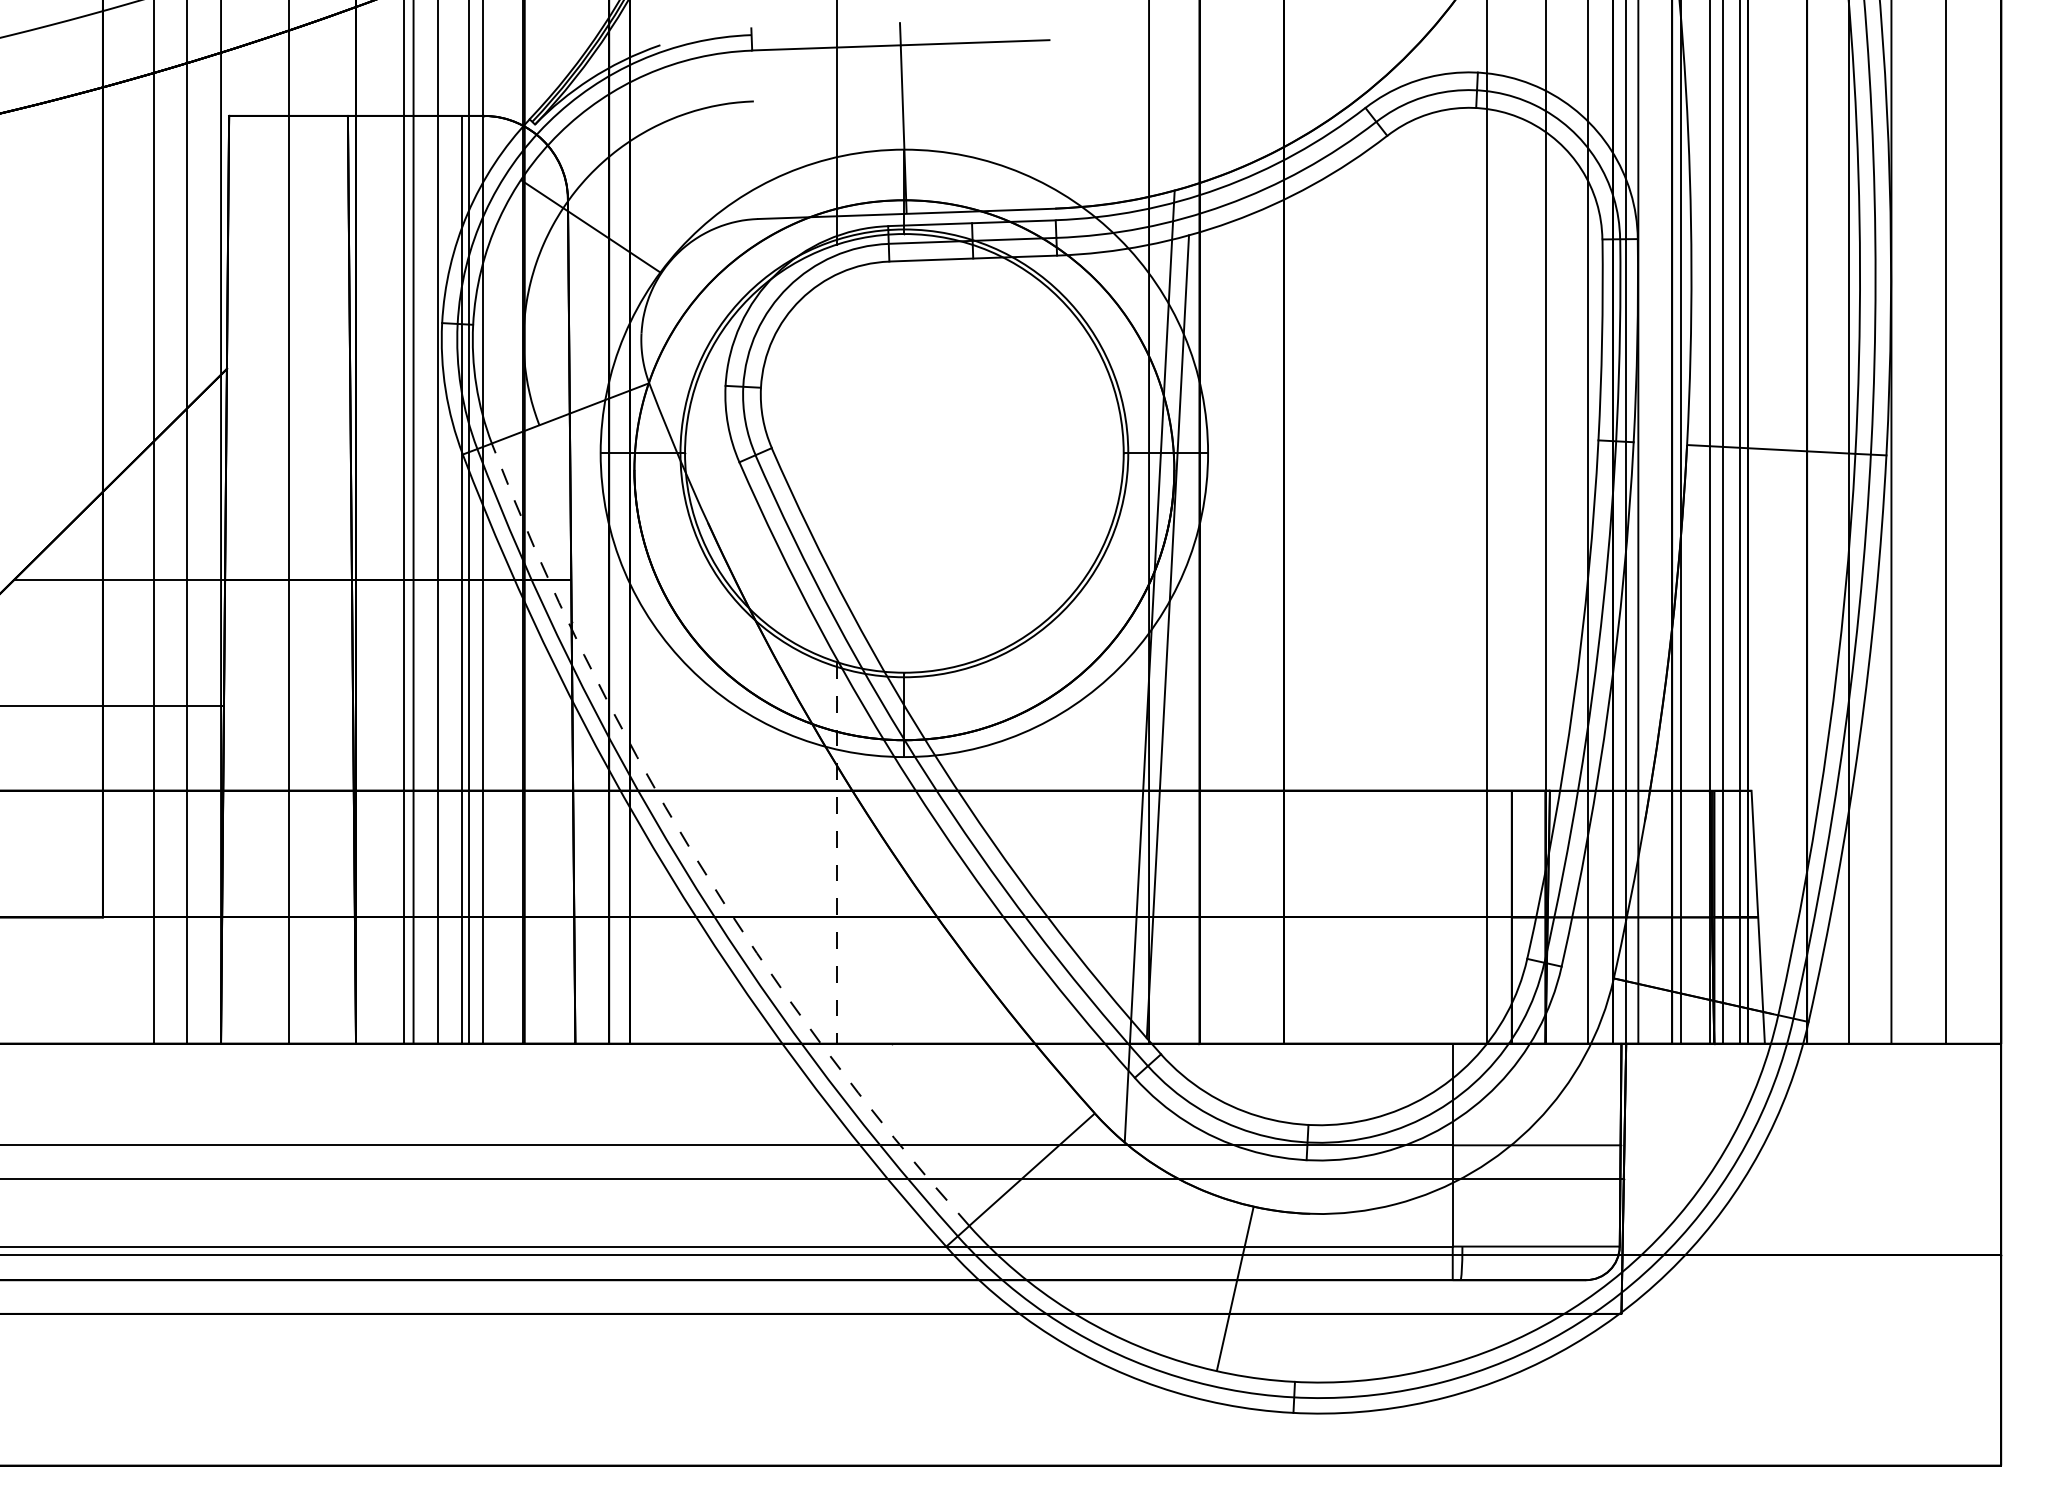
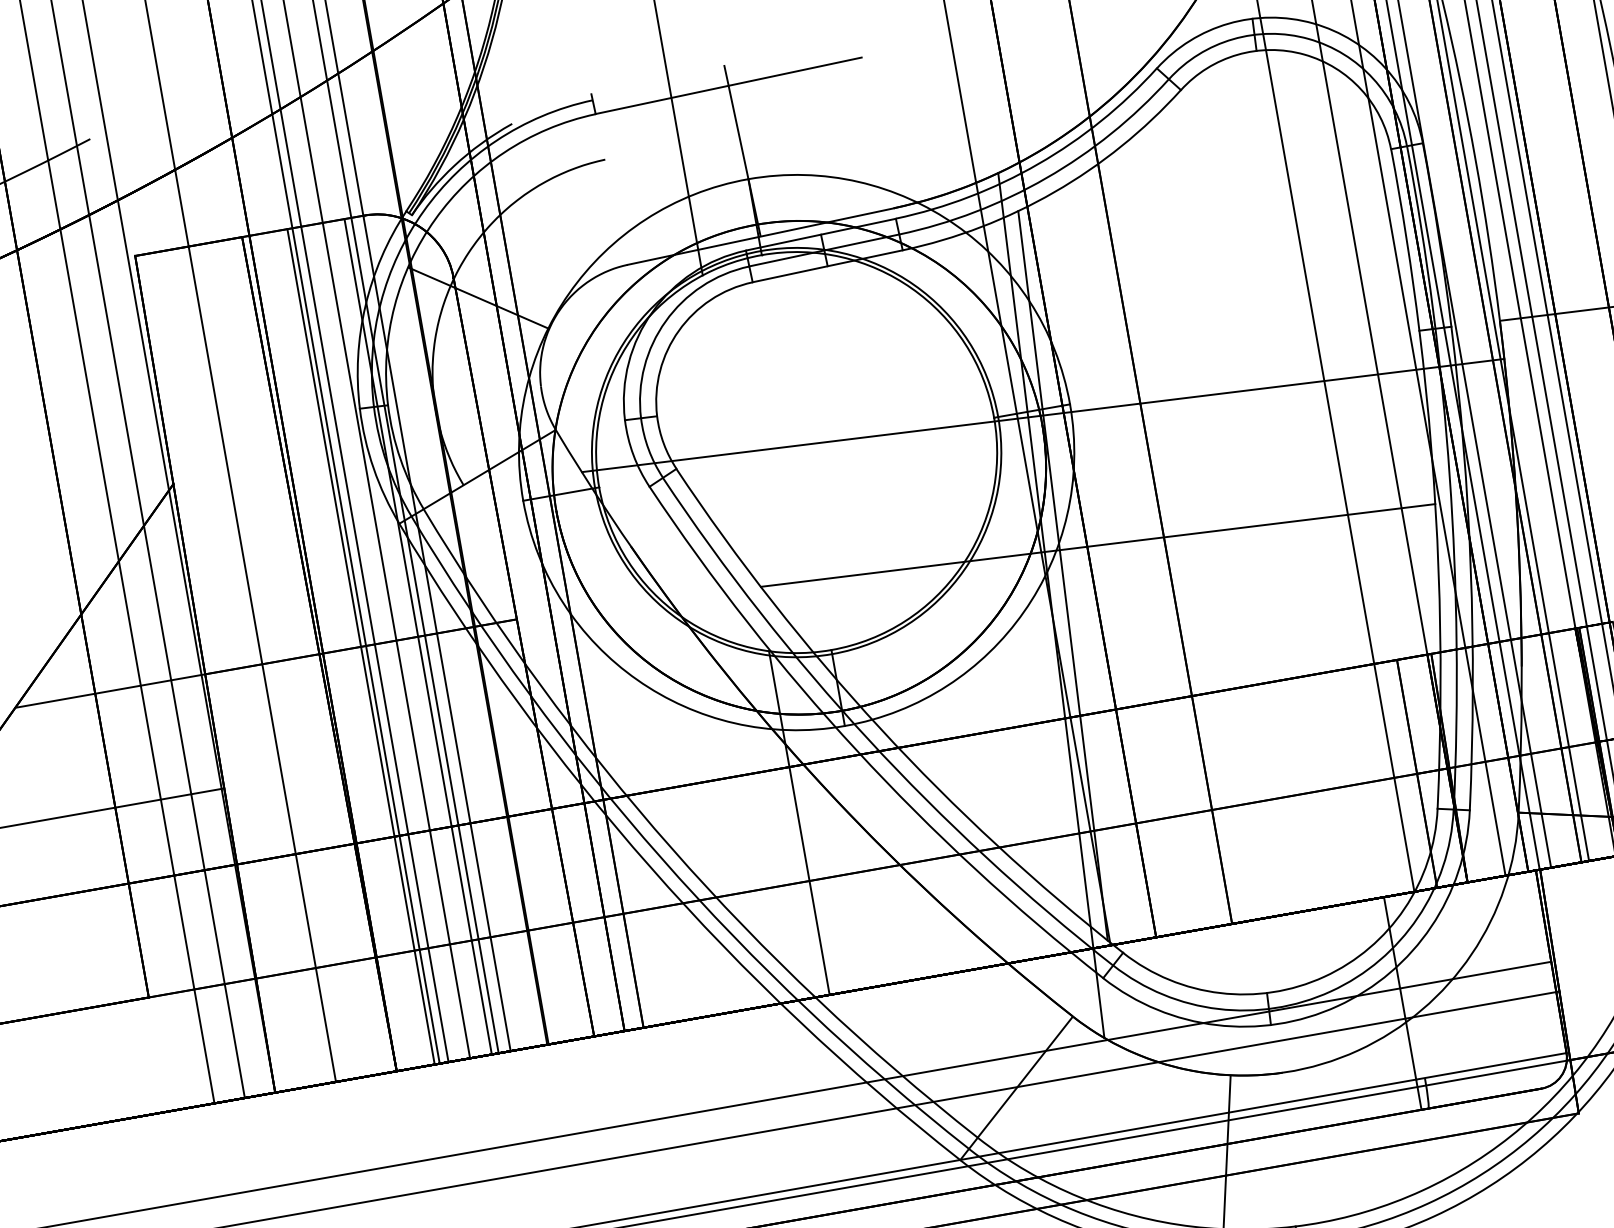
line: (1176, 459) -> (1042, 414), added
line: (398, 579) -> (361, 646), added
line: (1211, 610) -> (1098, 545), added
line: (836, 853) -> (799, 823), dashed -> solid
arc: (694, 856) -> (671, 848), dashed -> solid

